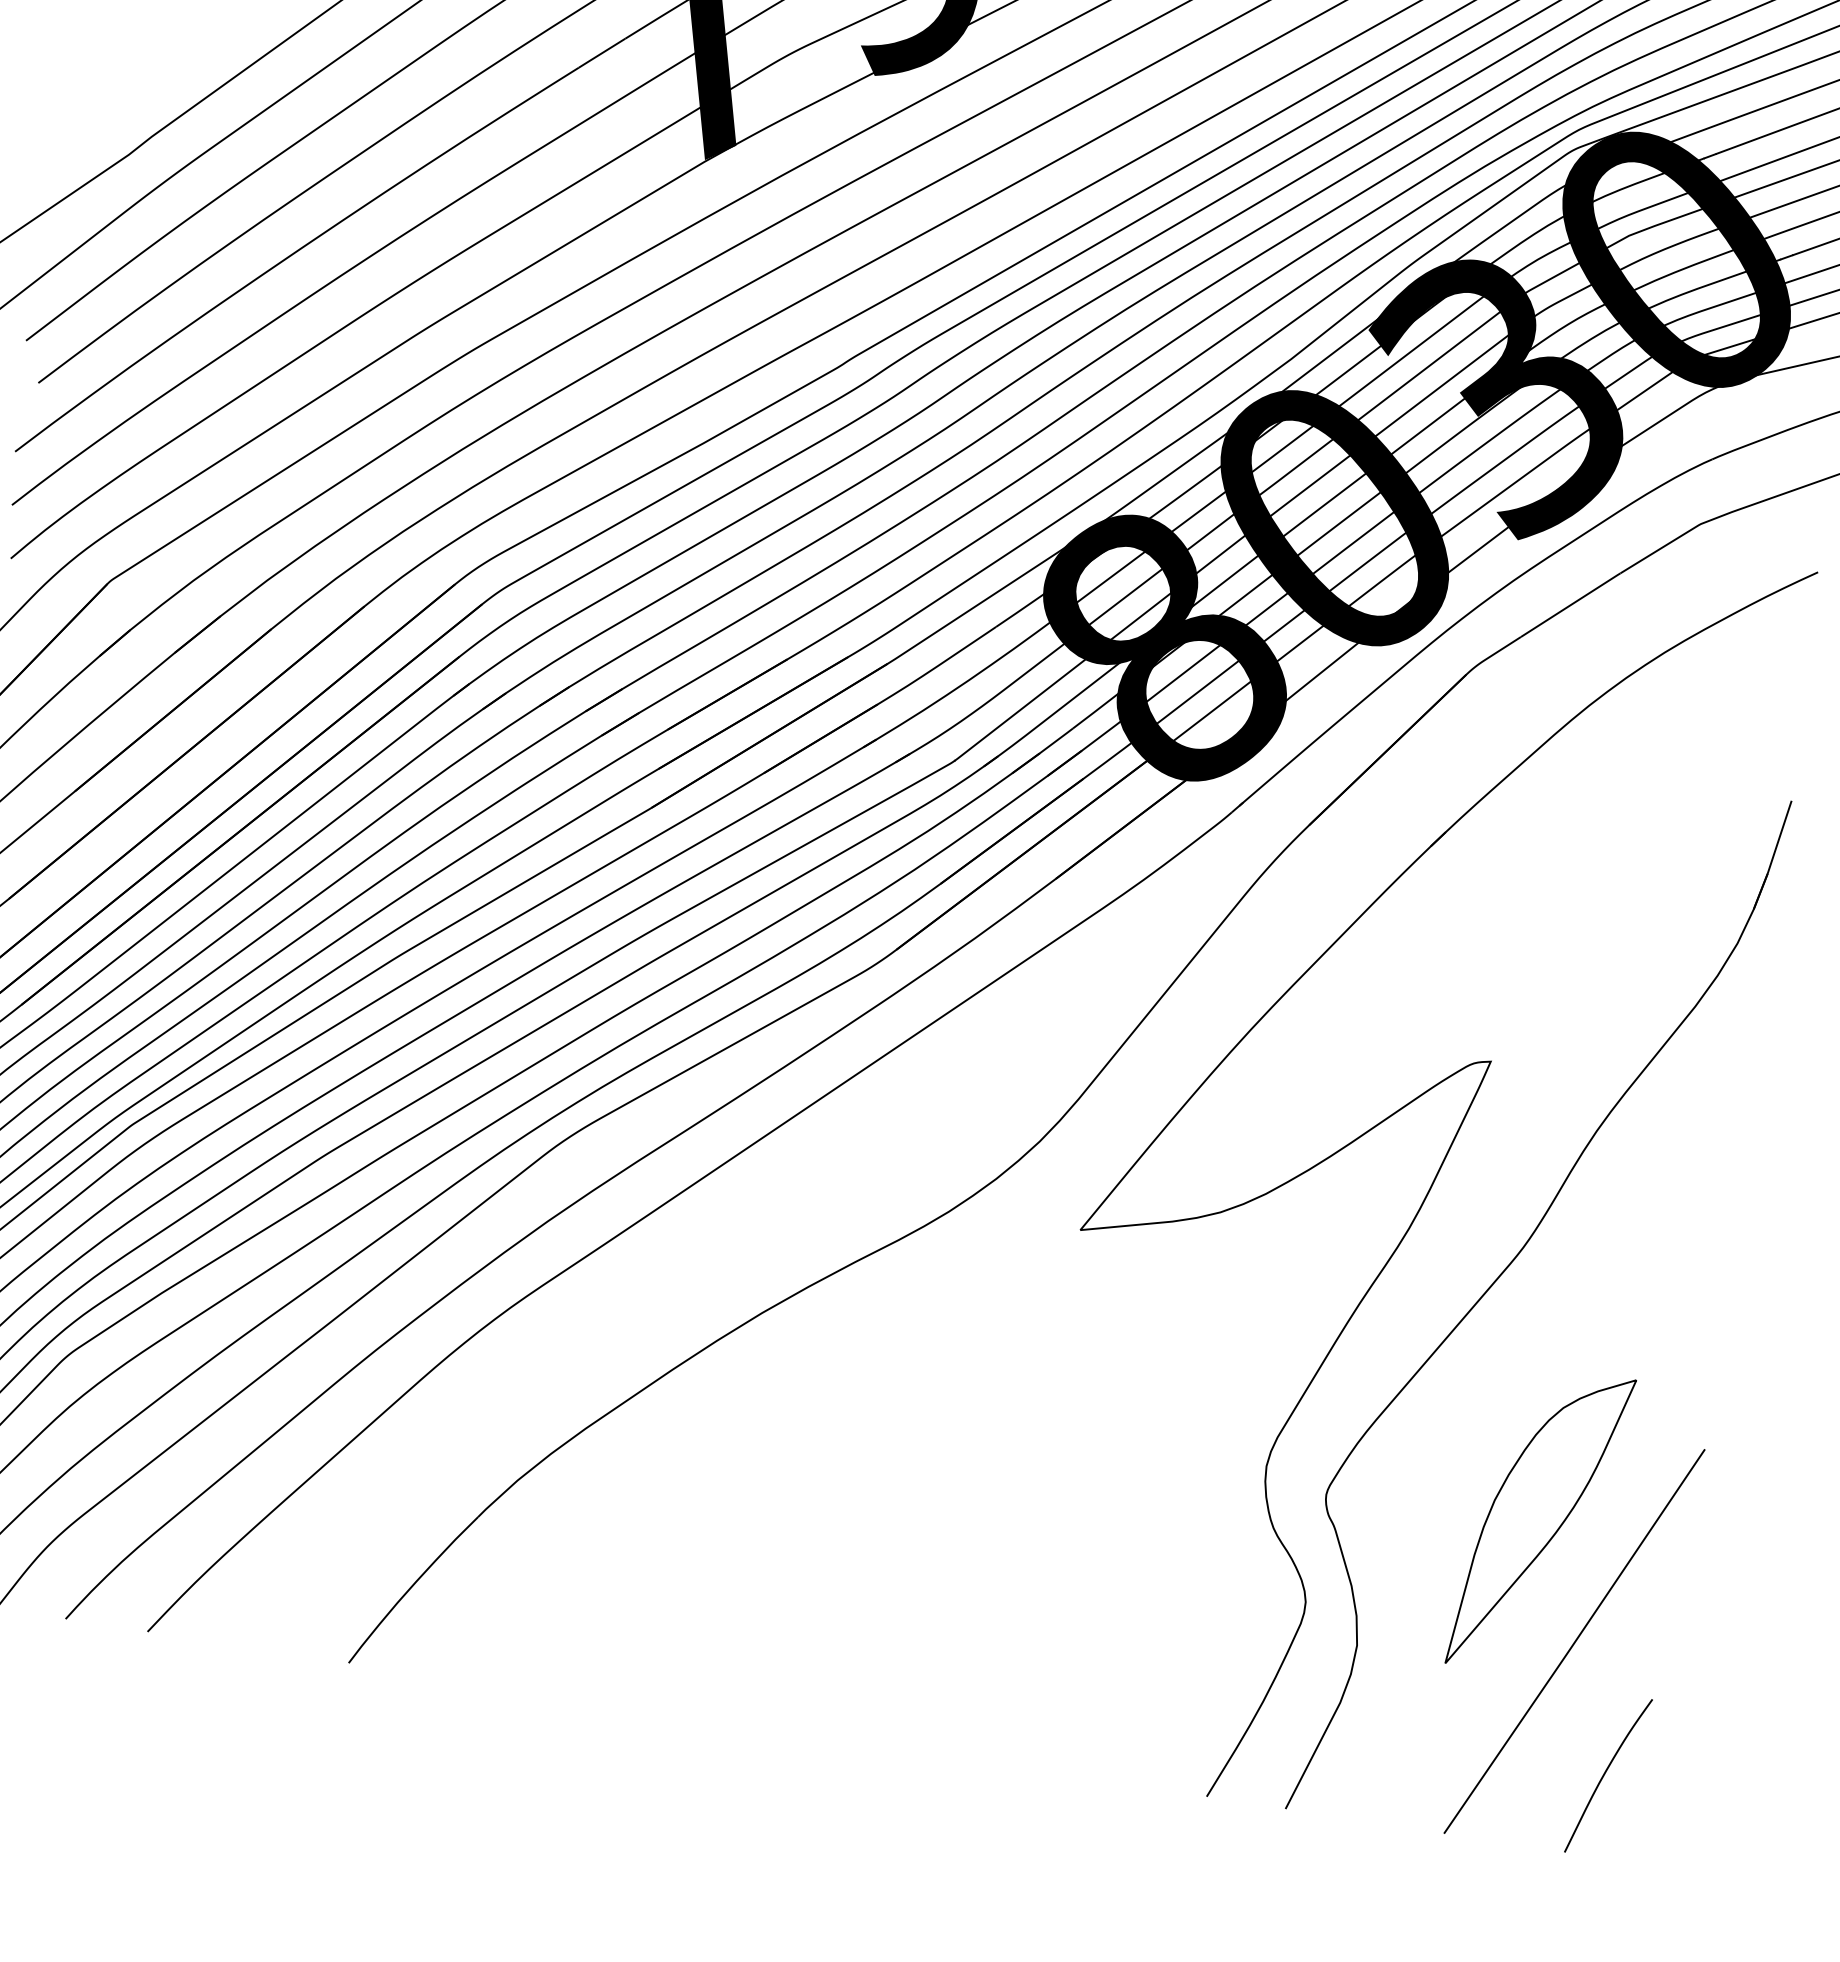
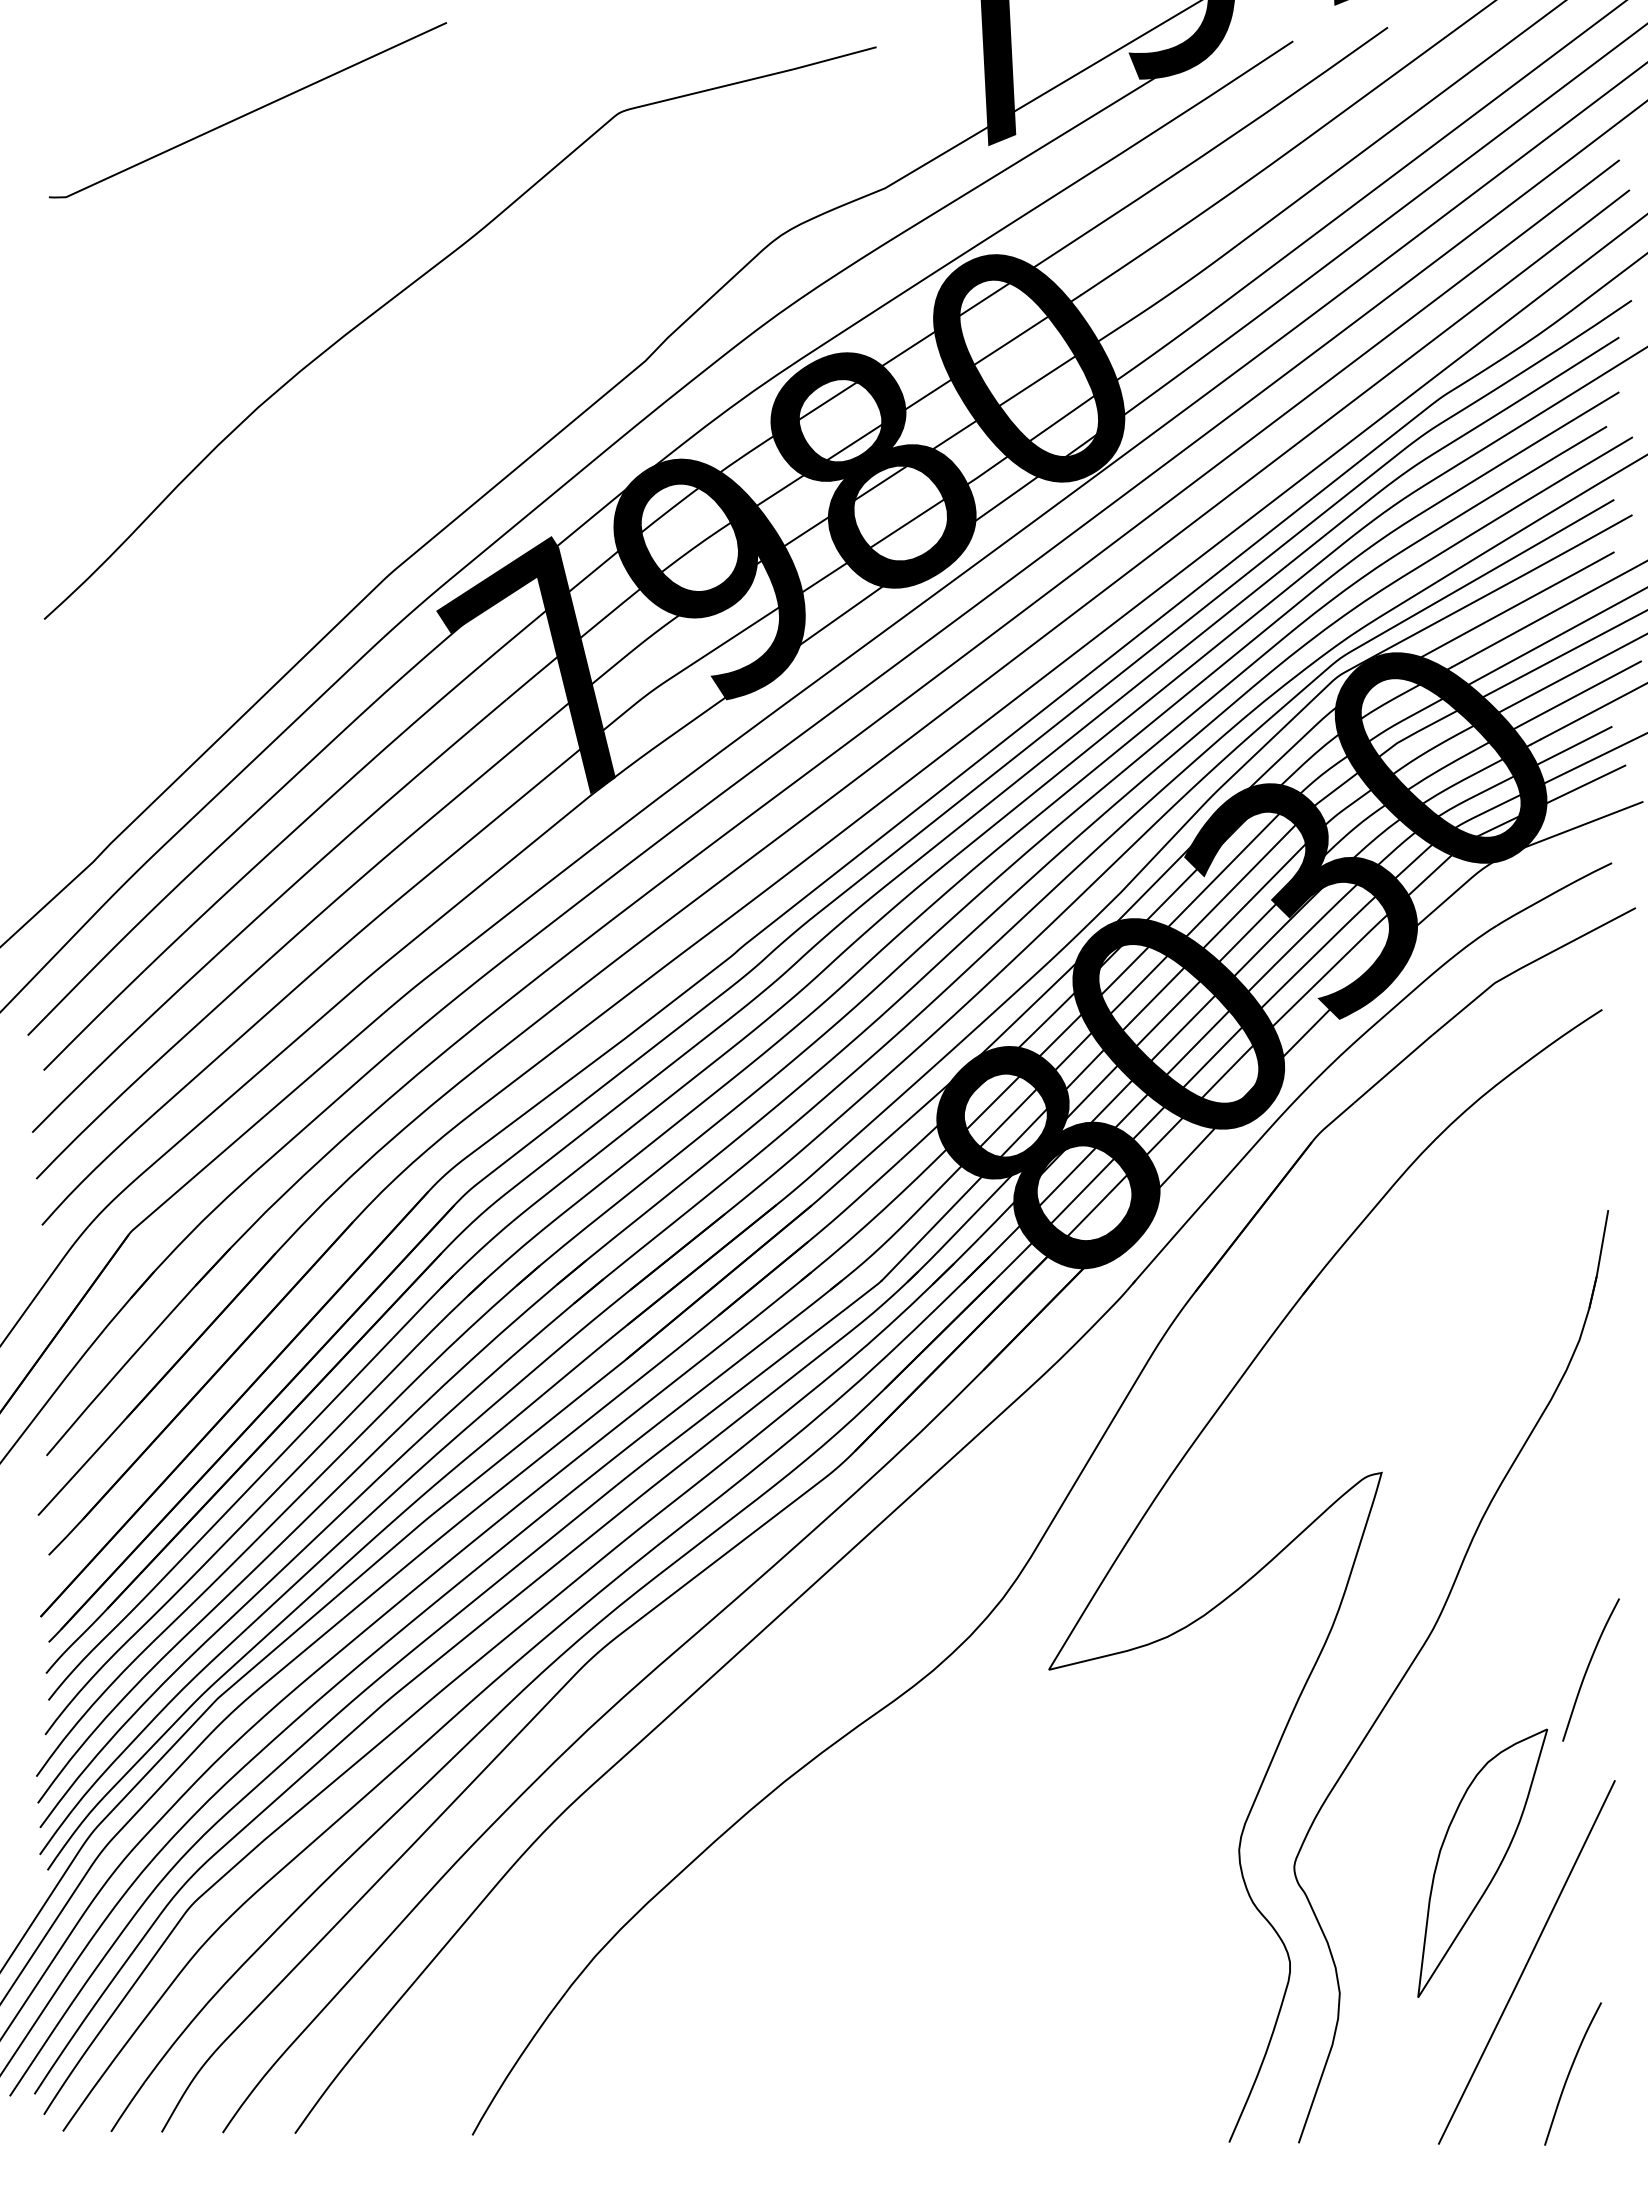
curve: (1693, 1319) -> (1588, 1669), added

